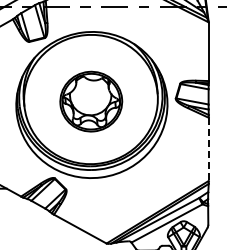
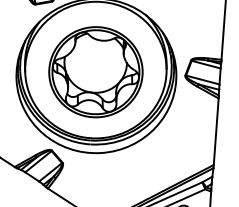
part: (91, 101) -> (96, 72), size x1.43
line: (208, 149) -> (215, 131), dashed -> solid

